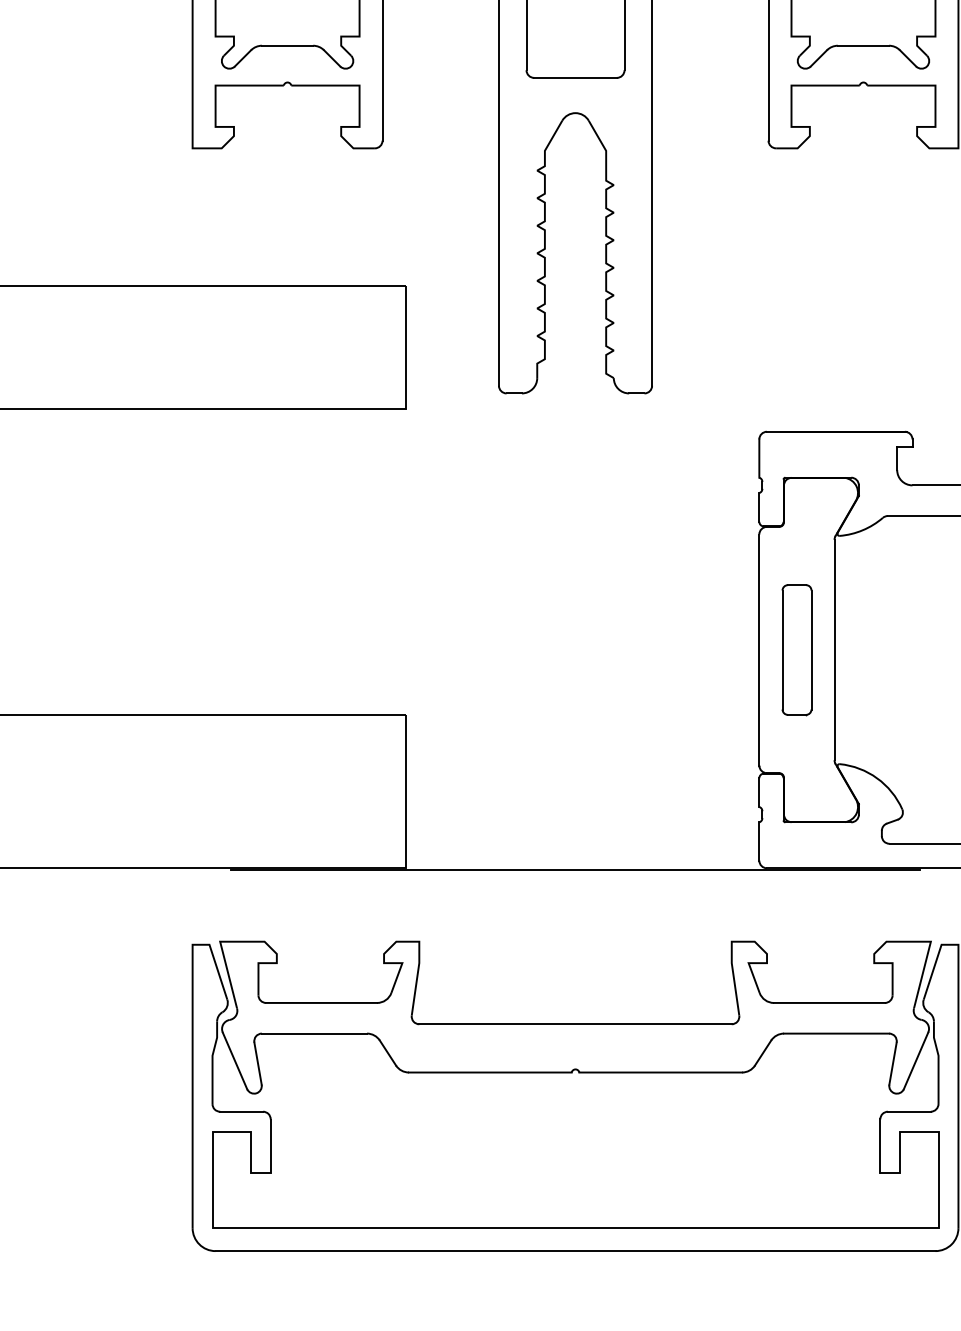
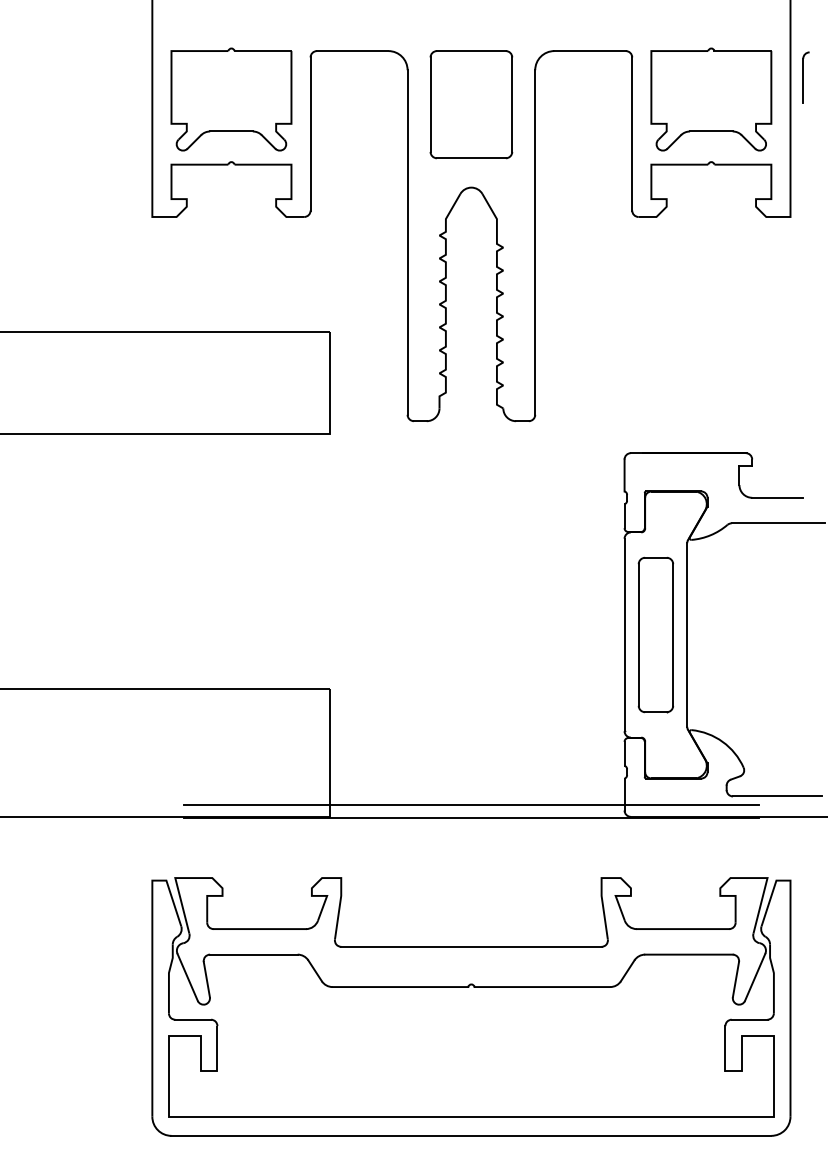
part: (796, 649) -> (655, 634), size x1.43
line: (575, 854) -> (471, 805), added

